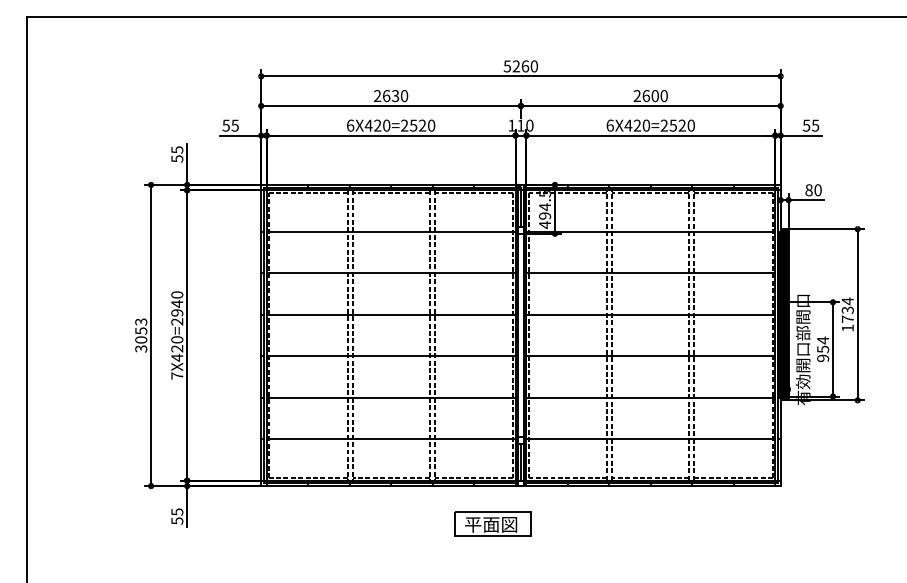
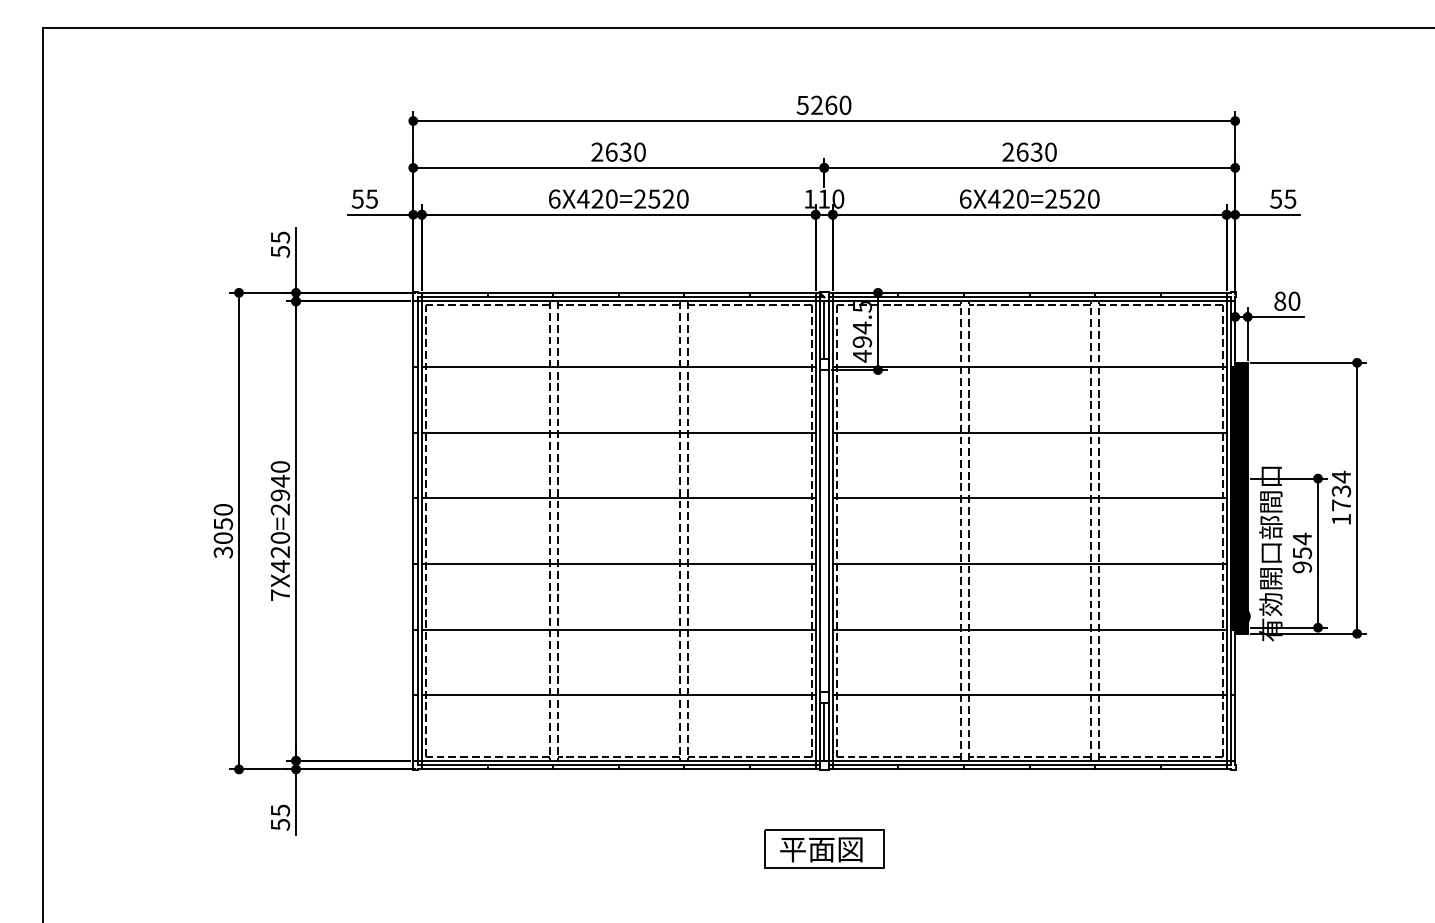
text: (654, 95) -> (1035, 151), 2600 -> 2630
text: (141, 321) -> (223, 508), 3053 -> 3050
part: (492, 523) -> (823, 847), moved

